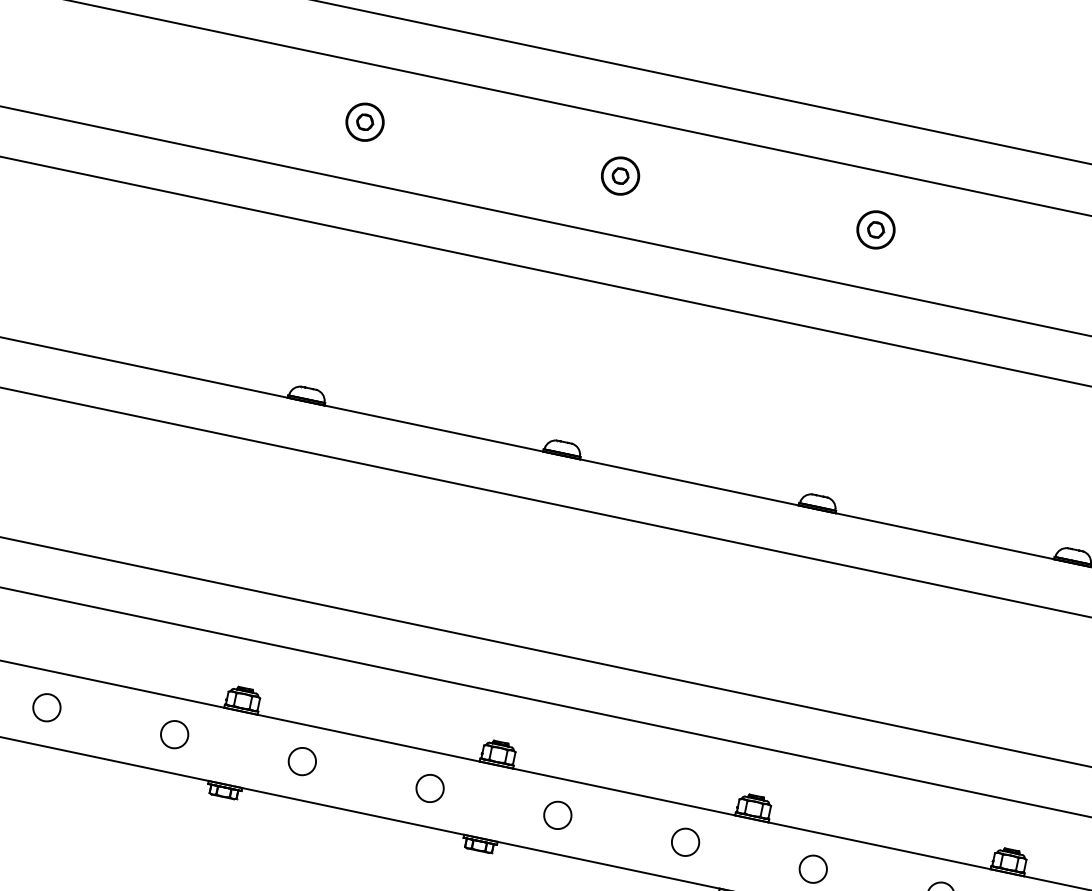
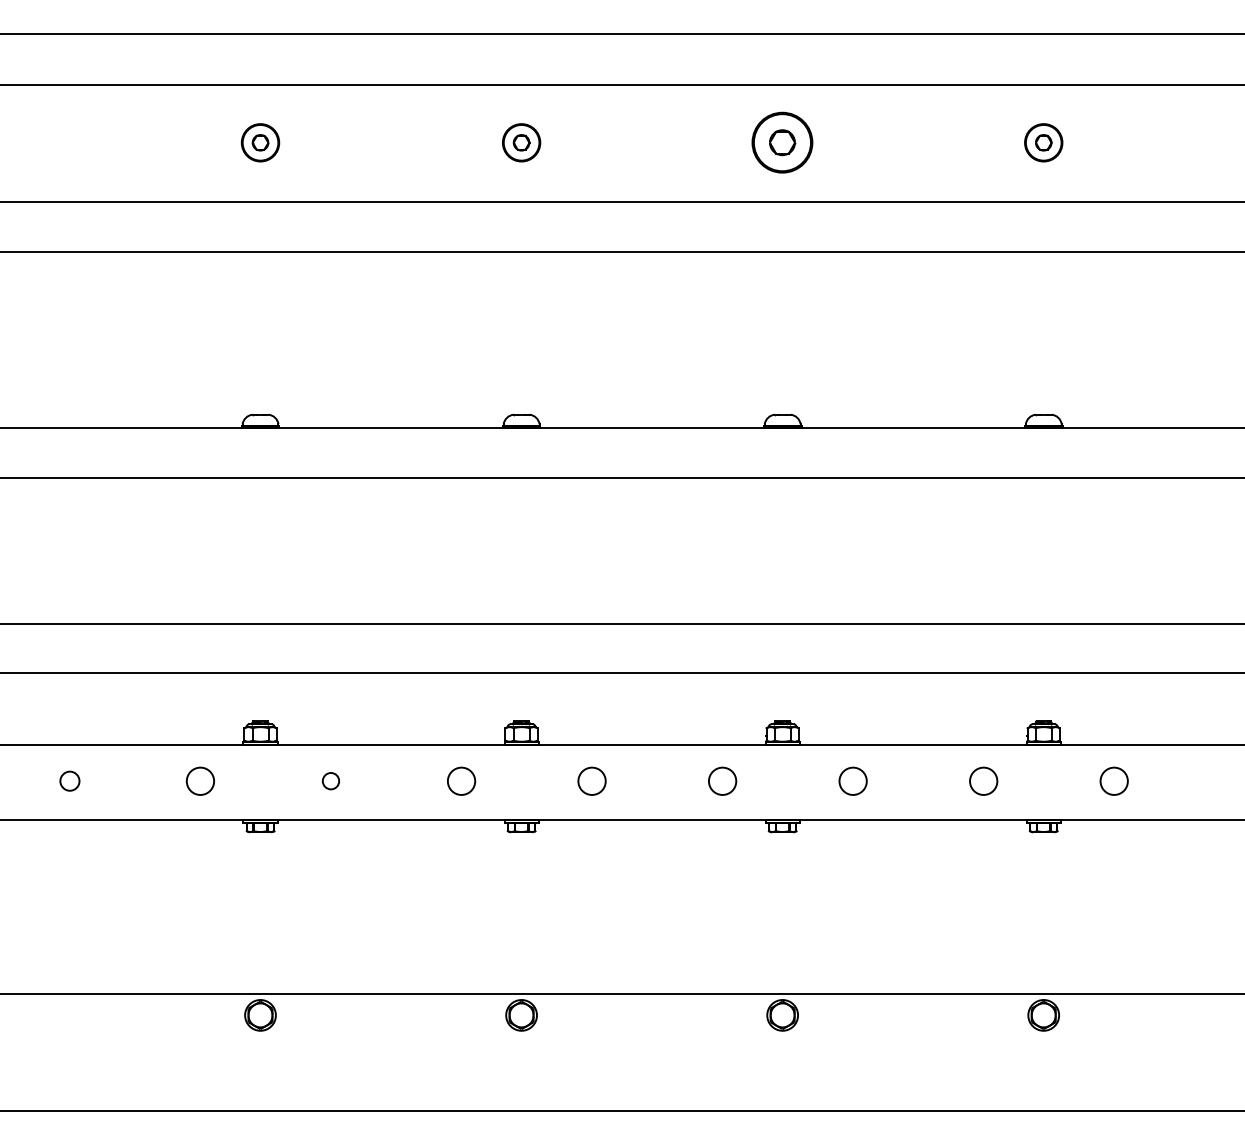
part: (875, 229) -> (782, 142), size x1.6
circle: (46, 706) -> (69, 780), size x0.7
circle: (302, 760) -> (330, 780), size x0.6

